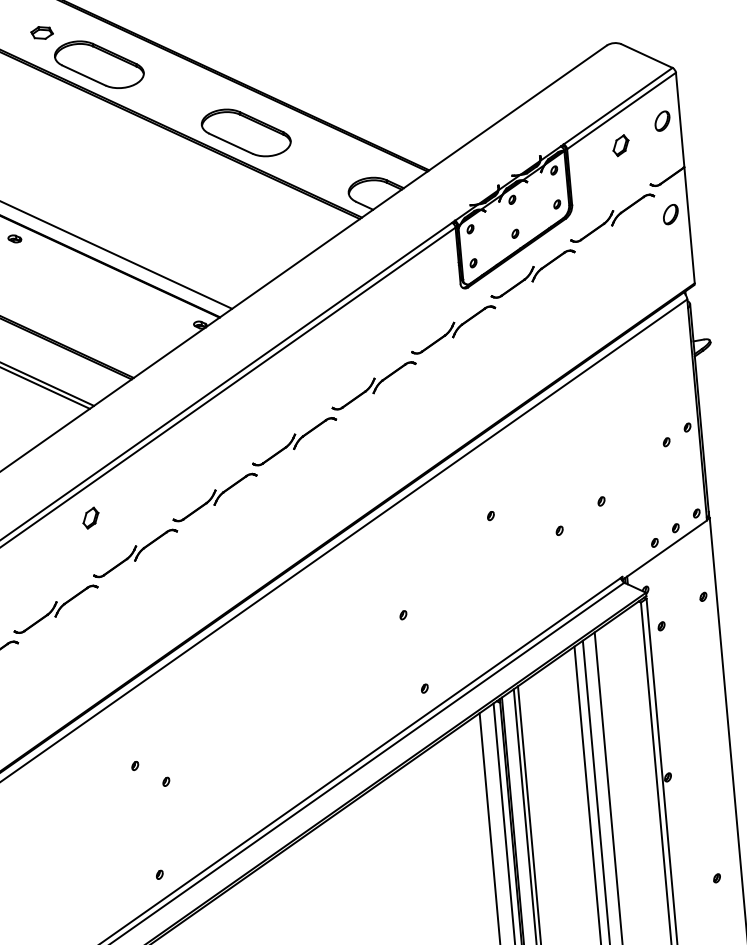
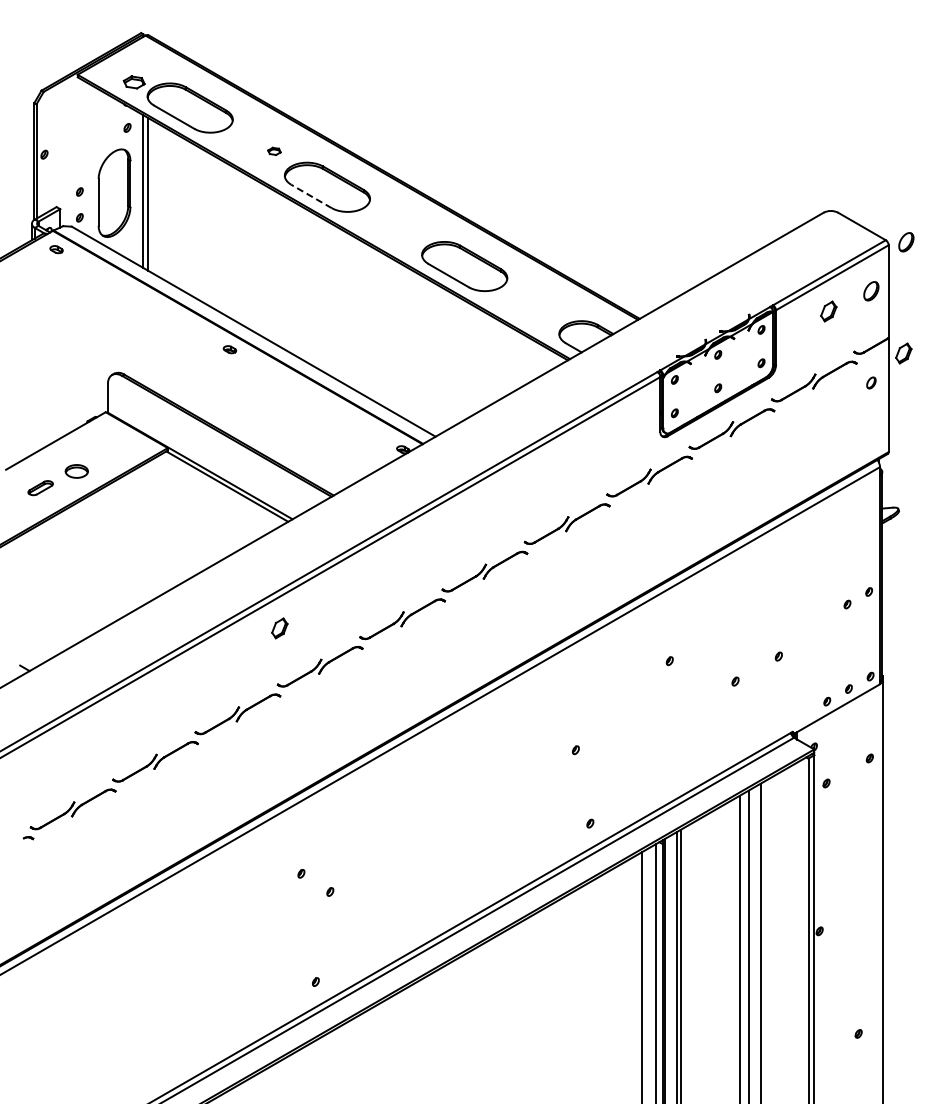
part: (42, 33) -> (274, 151), size x0.6
part: (693, 68) -> (906, 242), added
line: (83, 75) -> (311, 196), solid -> dashed
part: (700, 181) -> (903, 353), added
part: (670, 214) -> (871, 382), size x0.6

